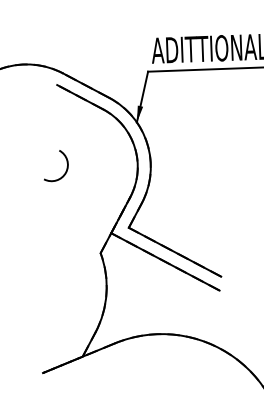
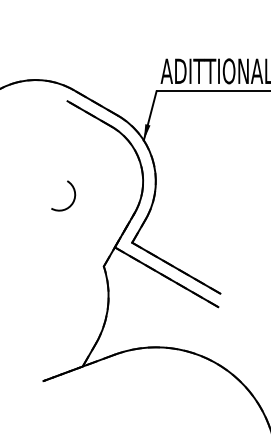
arc: (66, 168) -> (73, 198), moved

